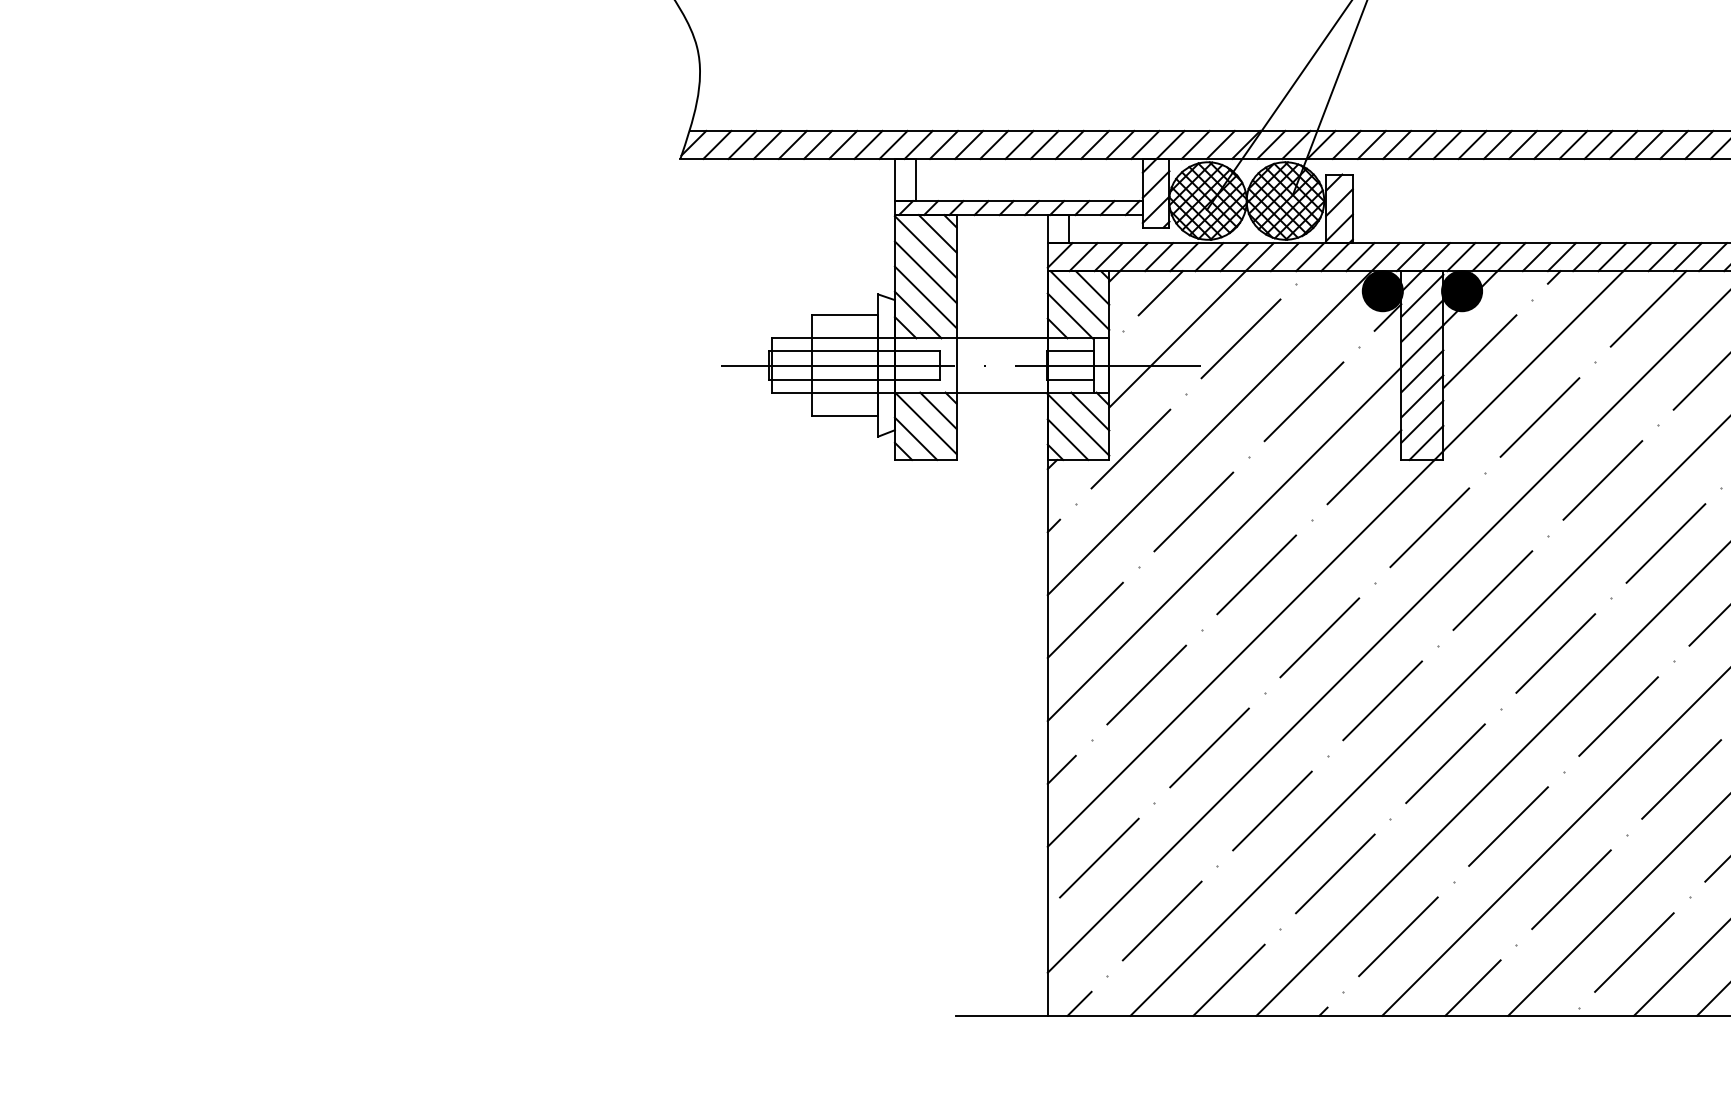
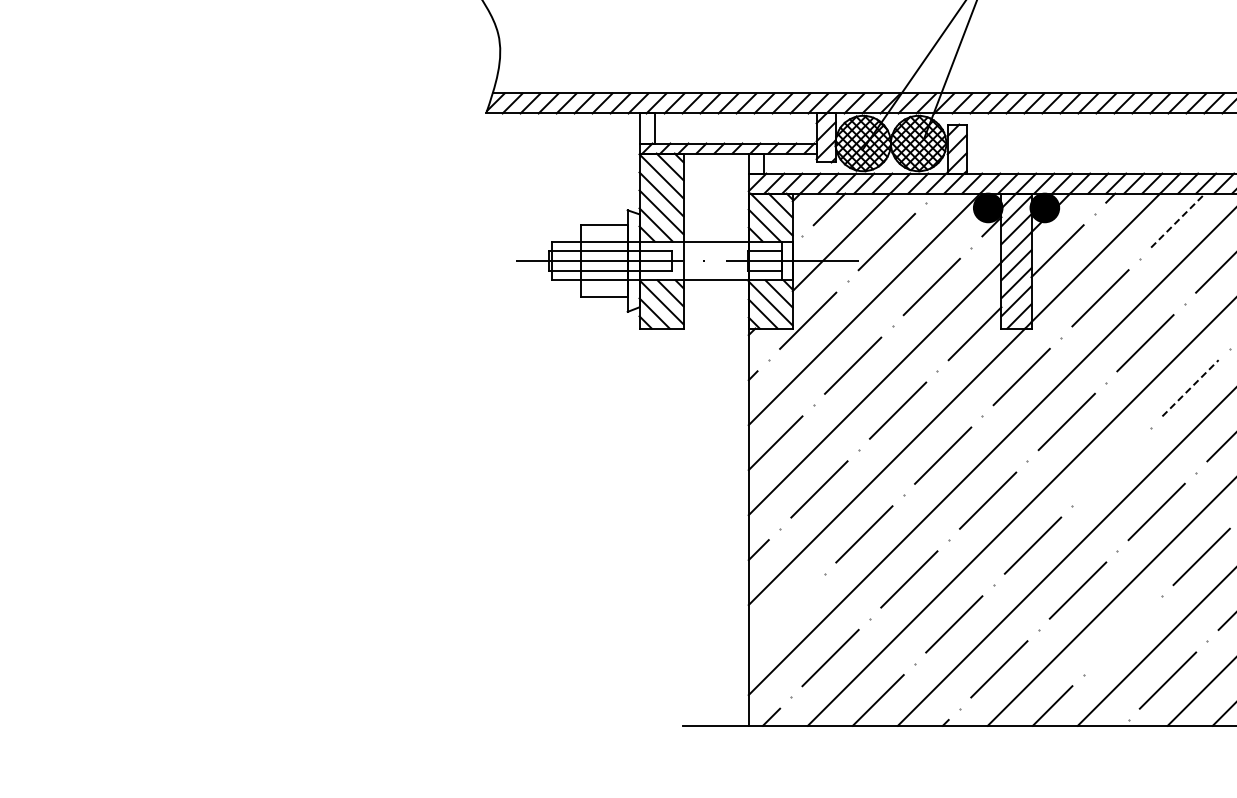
line: (1649, 308) -> (1178, 220), solid -> dashed
line: (1665, 543) -> (1190, 388), solid -> dashed
line: (1555, 652) -> (1111, 466), removed
line: (1099, 858) -> (785, 613), removed
line: (1570, 889) -> (1122, 635), removed

